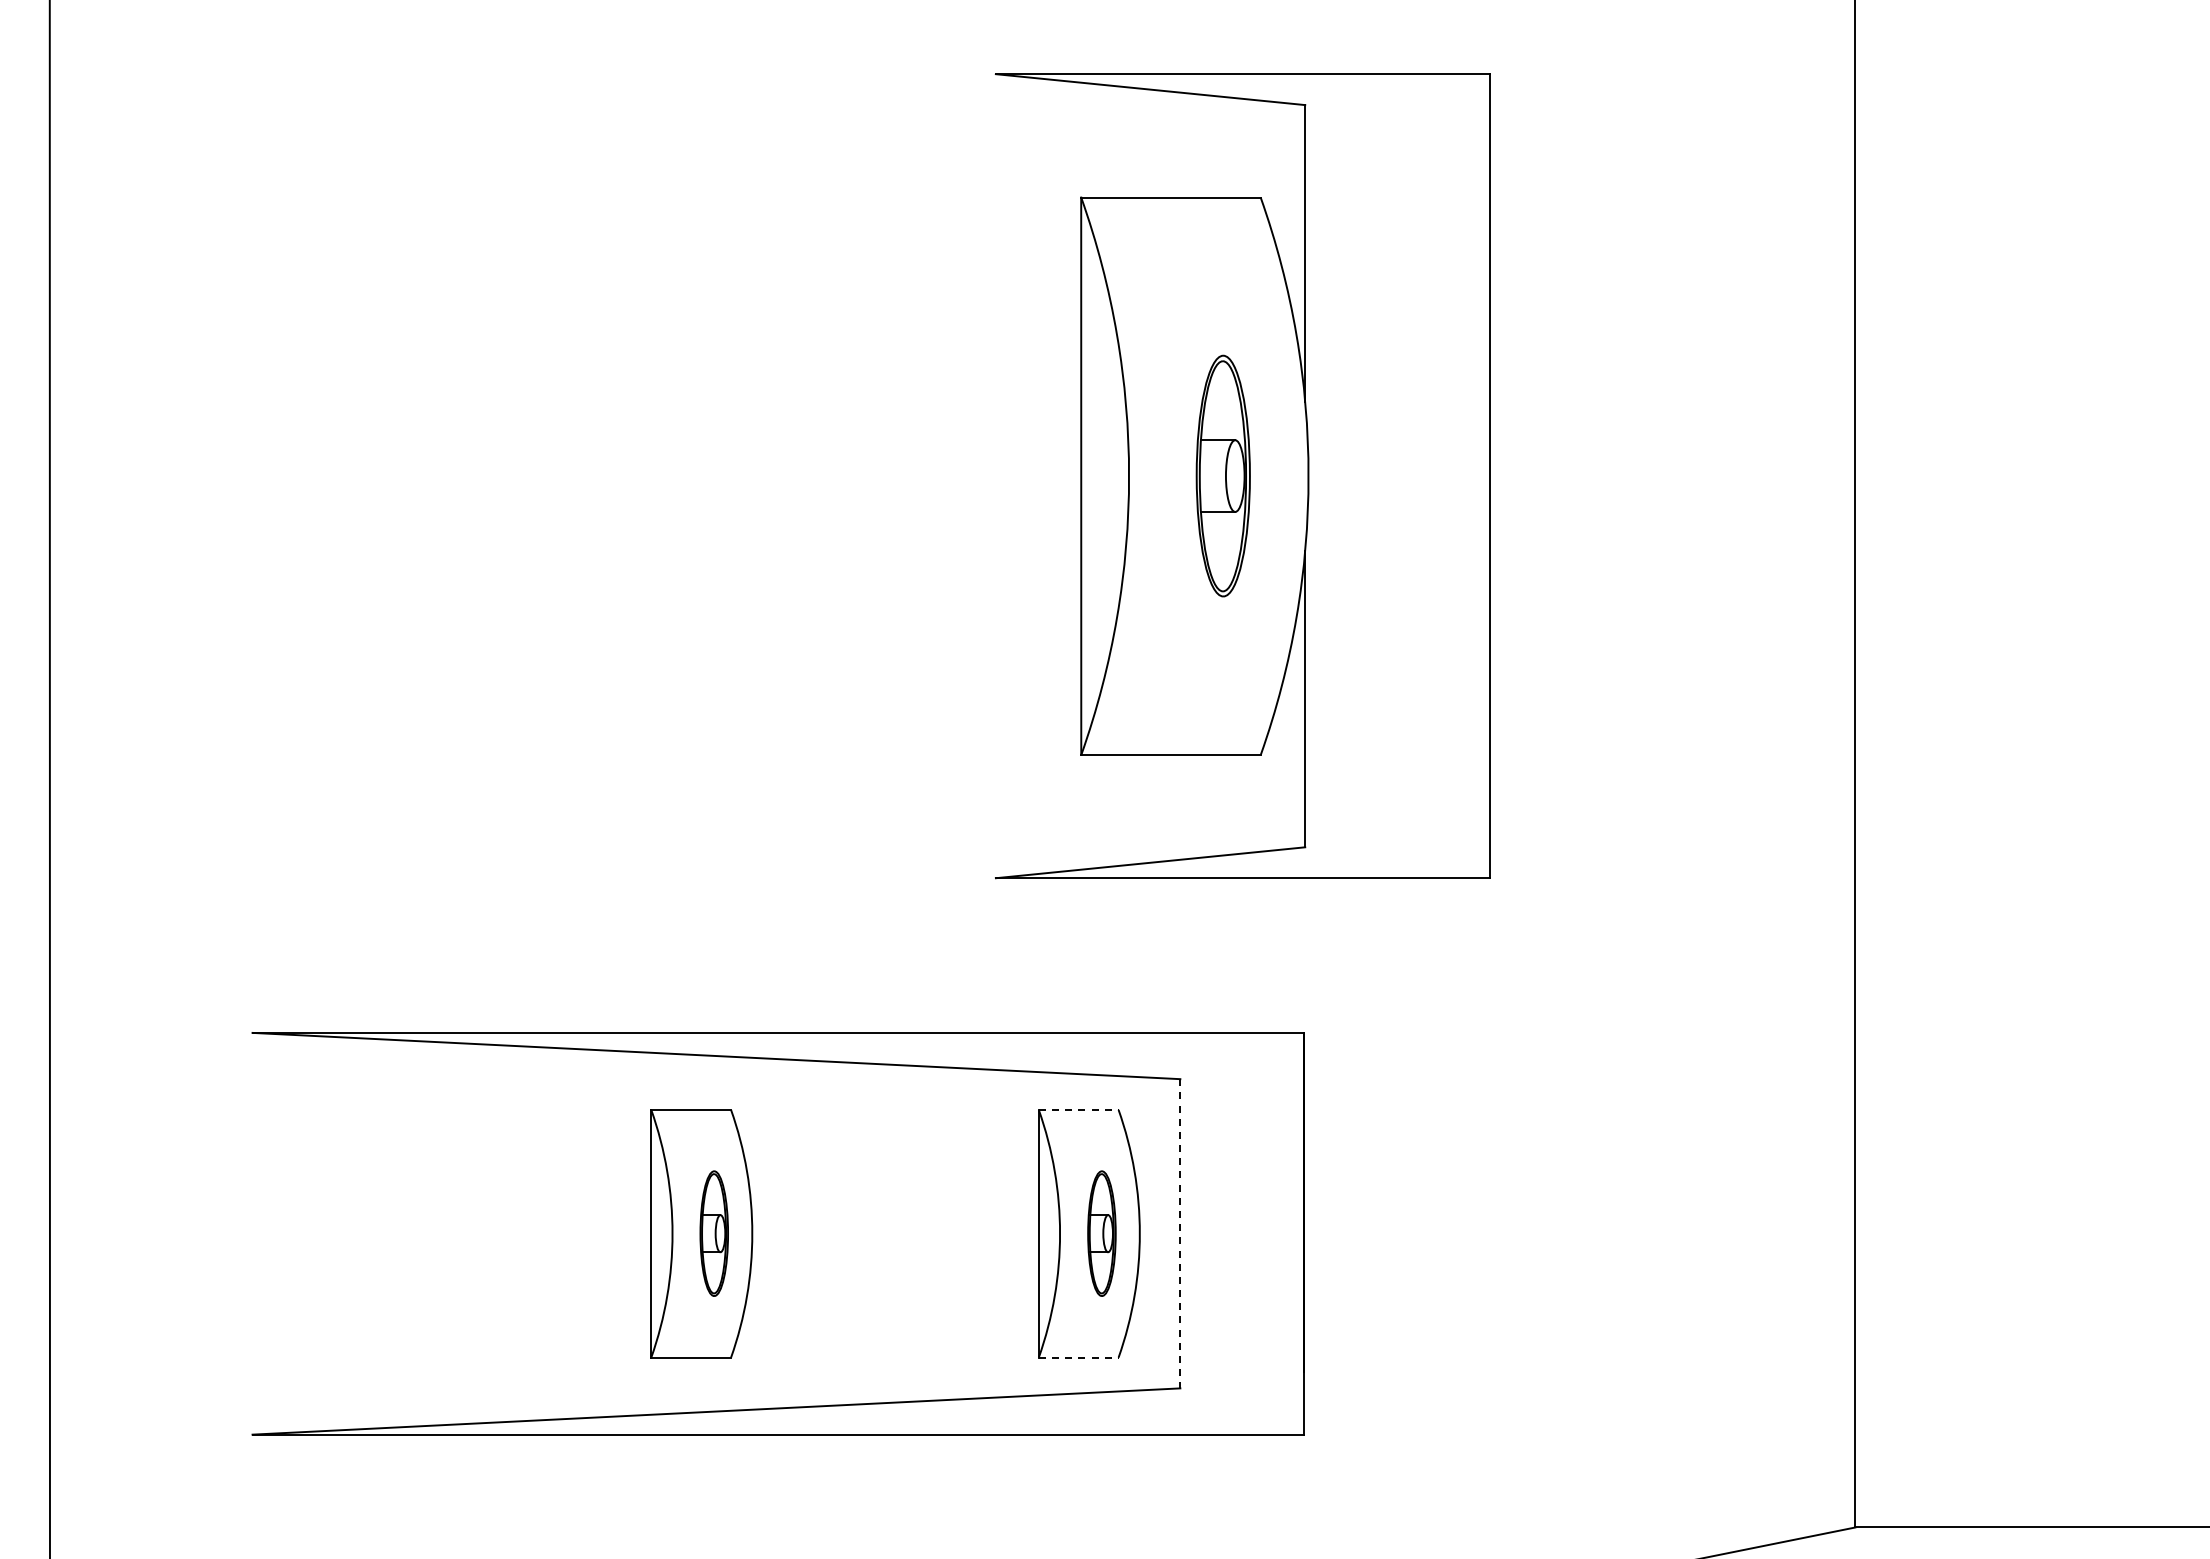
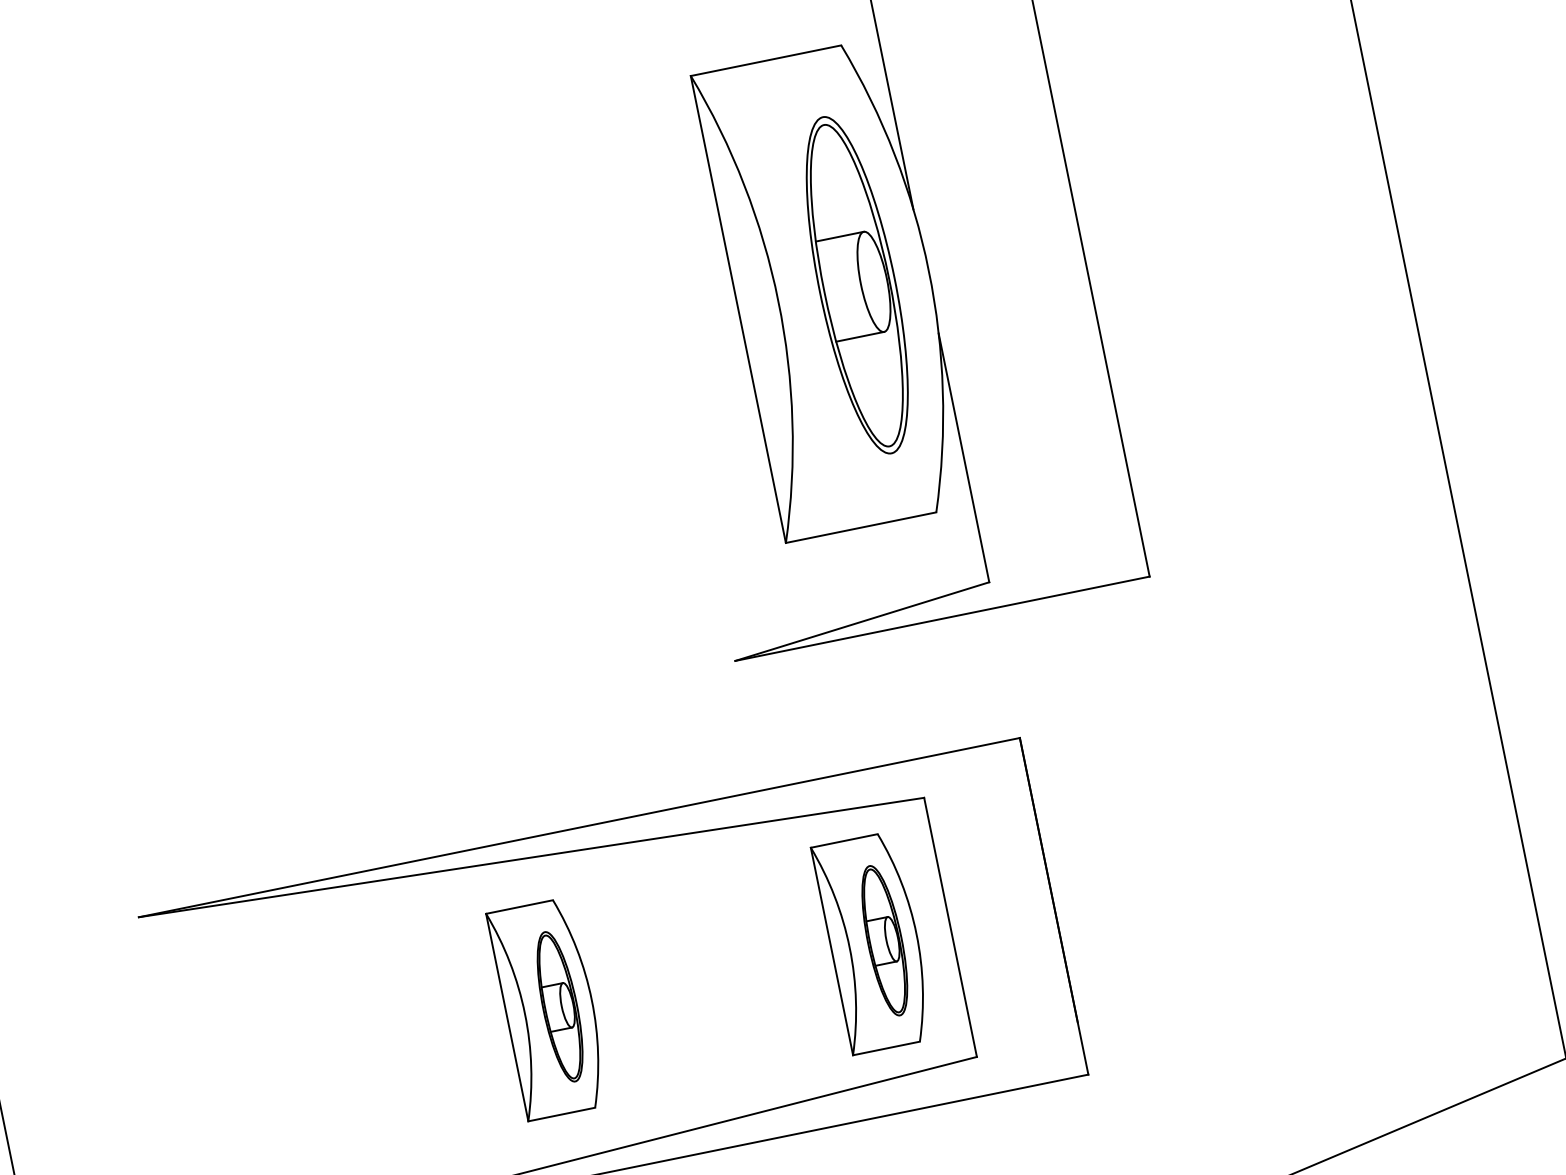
part: (1223, 475) -> (857, 284), size x1.67
line: (1078, 1109) -> (844, 840), dashed -> solid
part: (713, 1233) -> (559, 1006), size x1.43
part: (1101, 1233) -> (884, 940), size x1.43
line: (1180, 1233) -> (950, 927), dashed -> solid
line: (1078, 1357) -> (886, 1048), dashed -> solid

